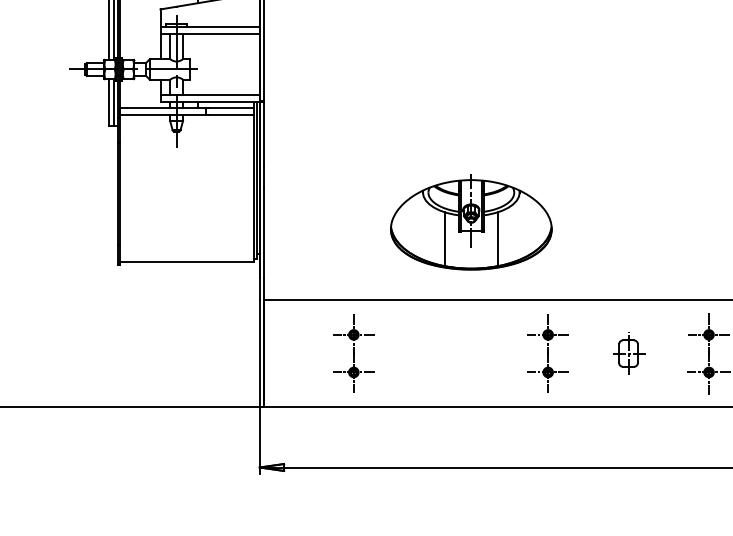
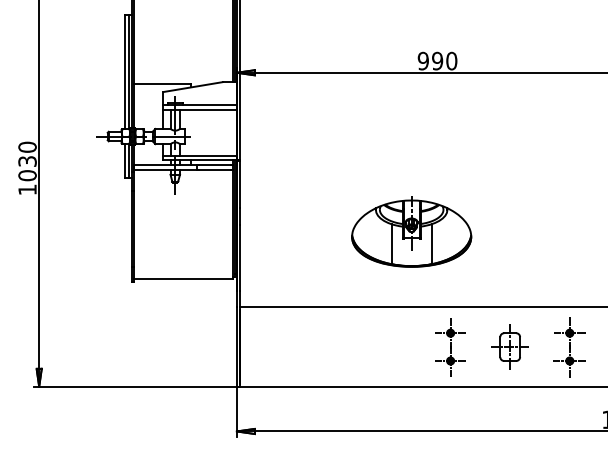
part: (471, 221) -> (411, 231), moved
part: (627, 352) -> (509, 346), size x1.43
part: (353, 354) -> (306, 347), removed

